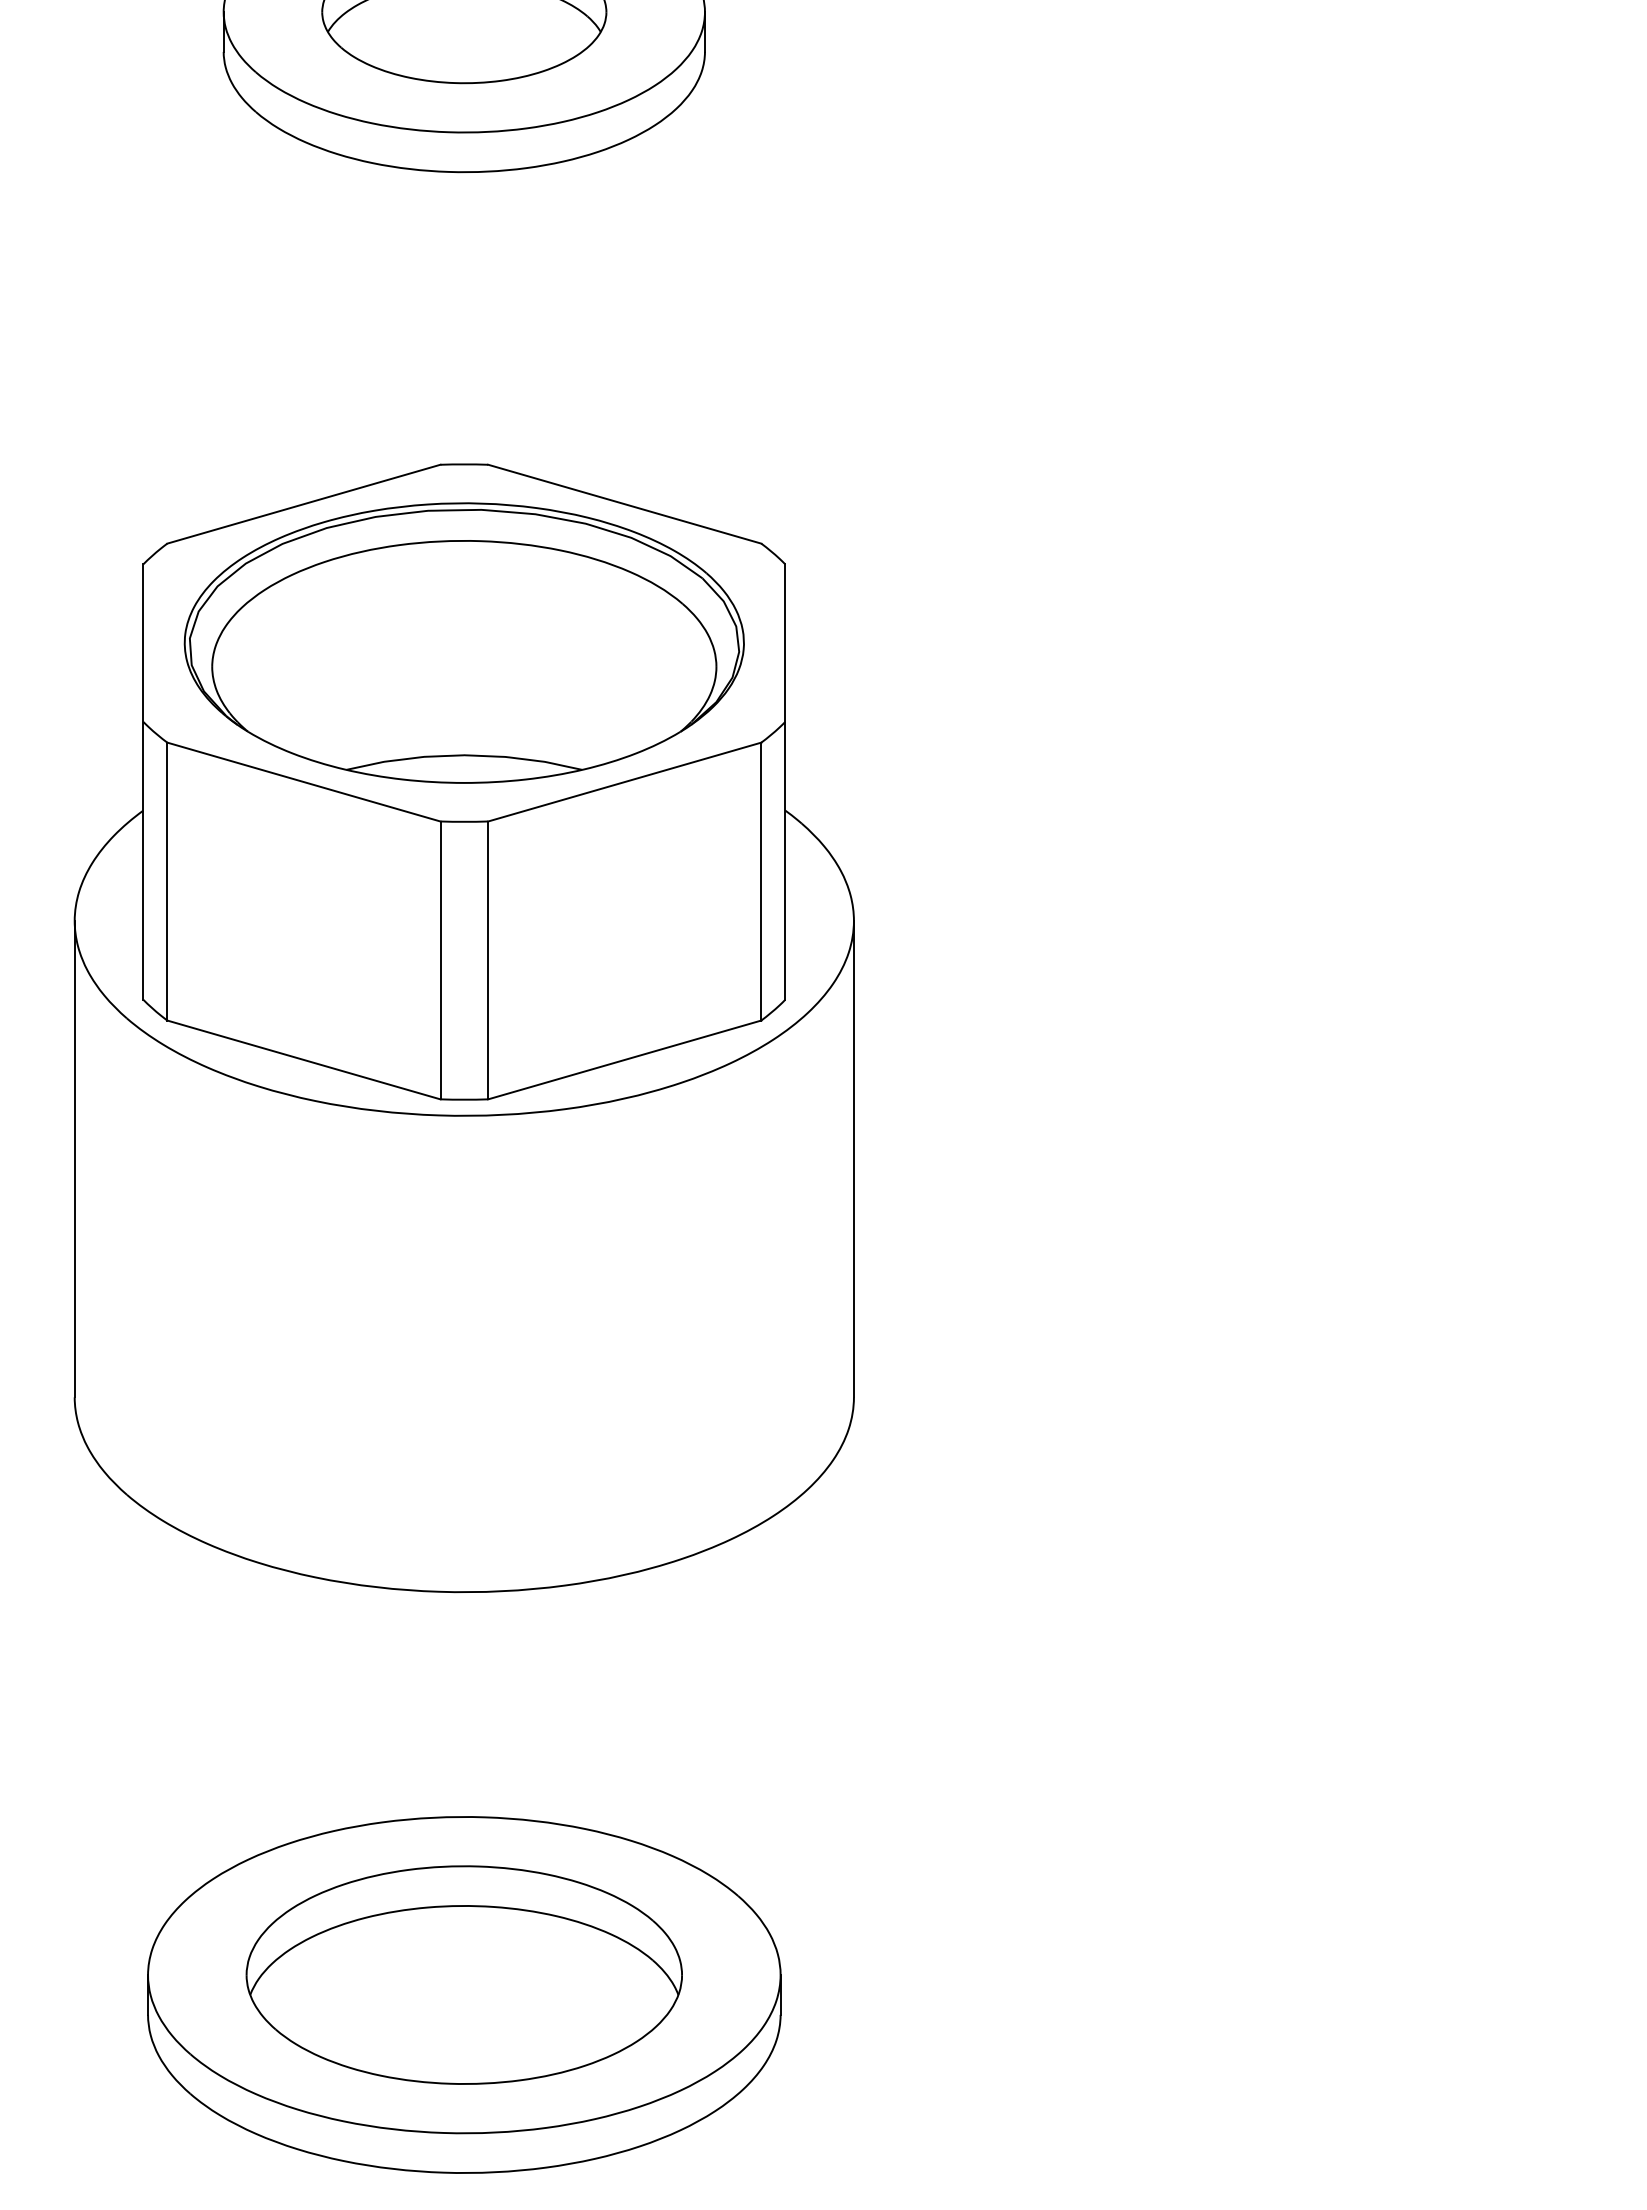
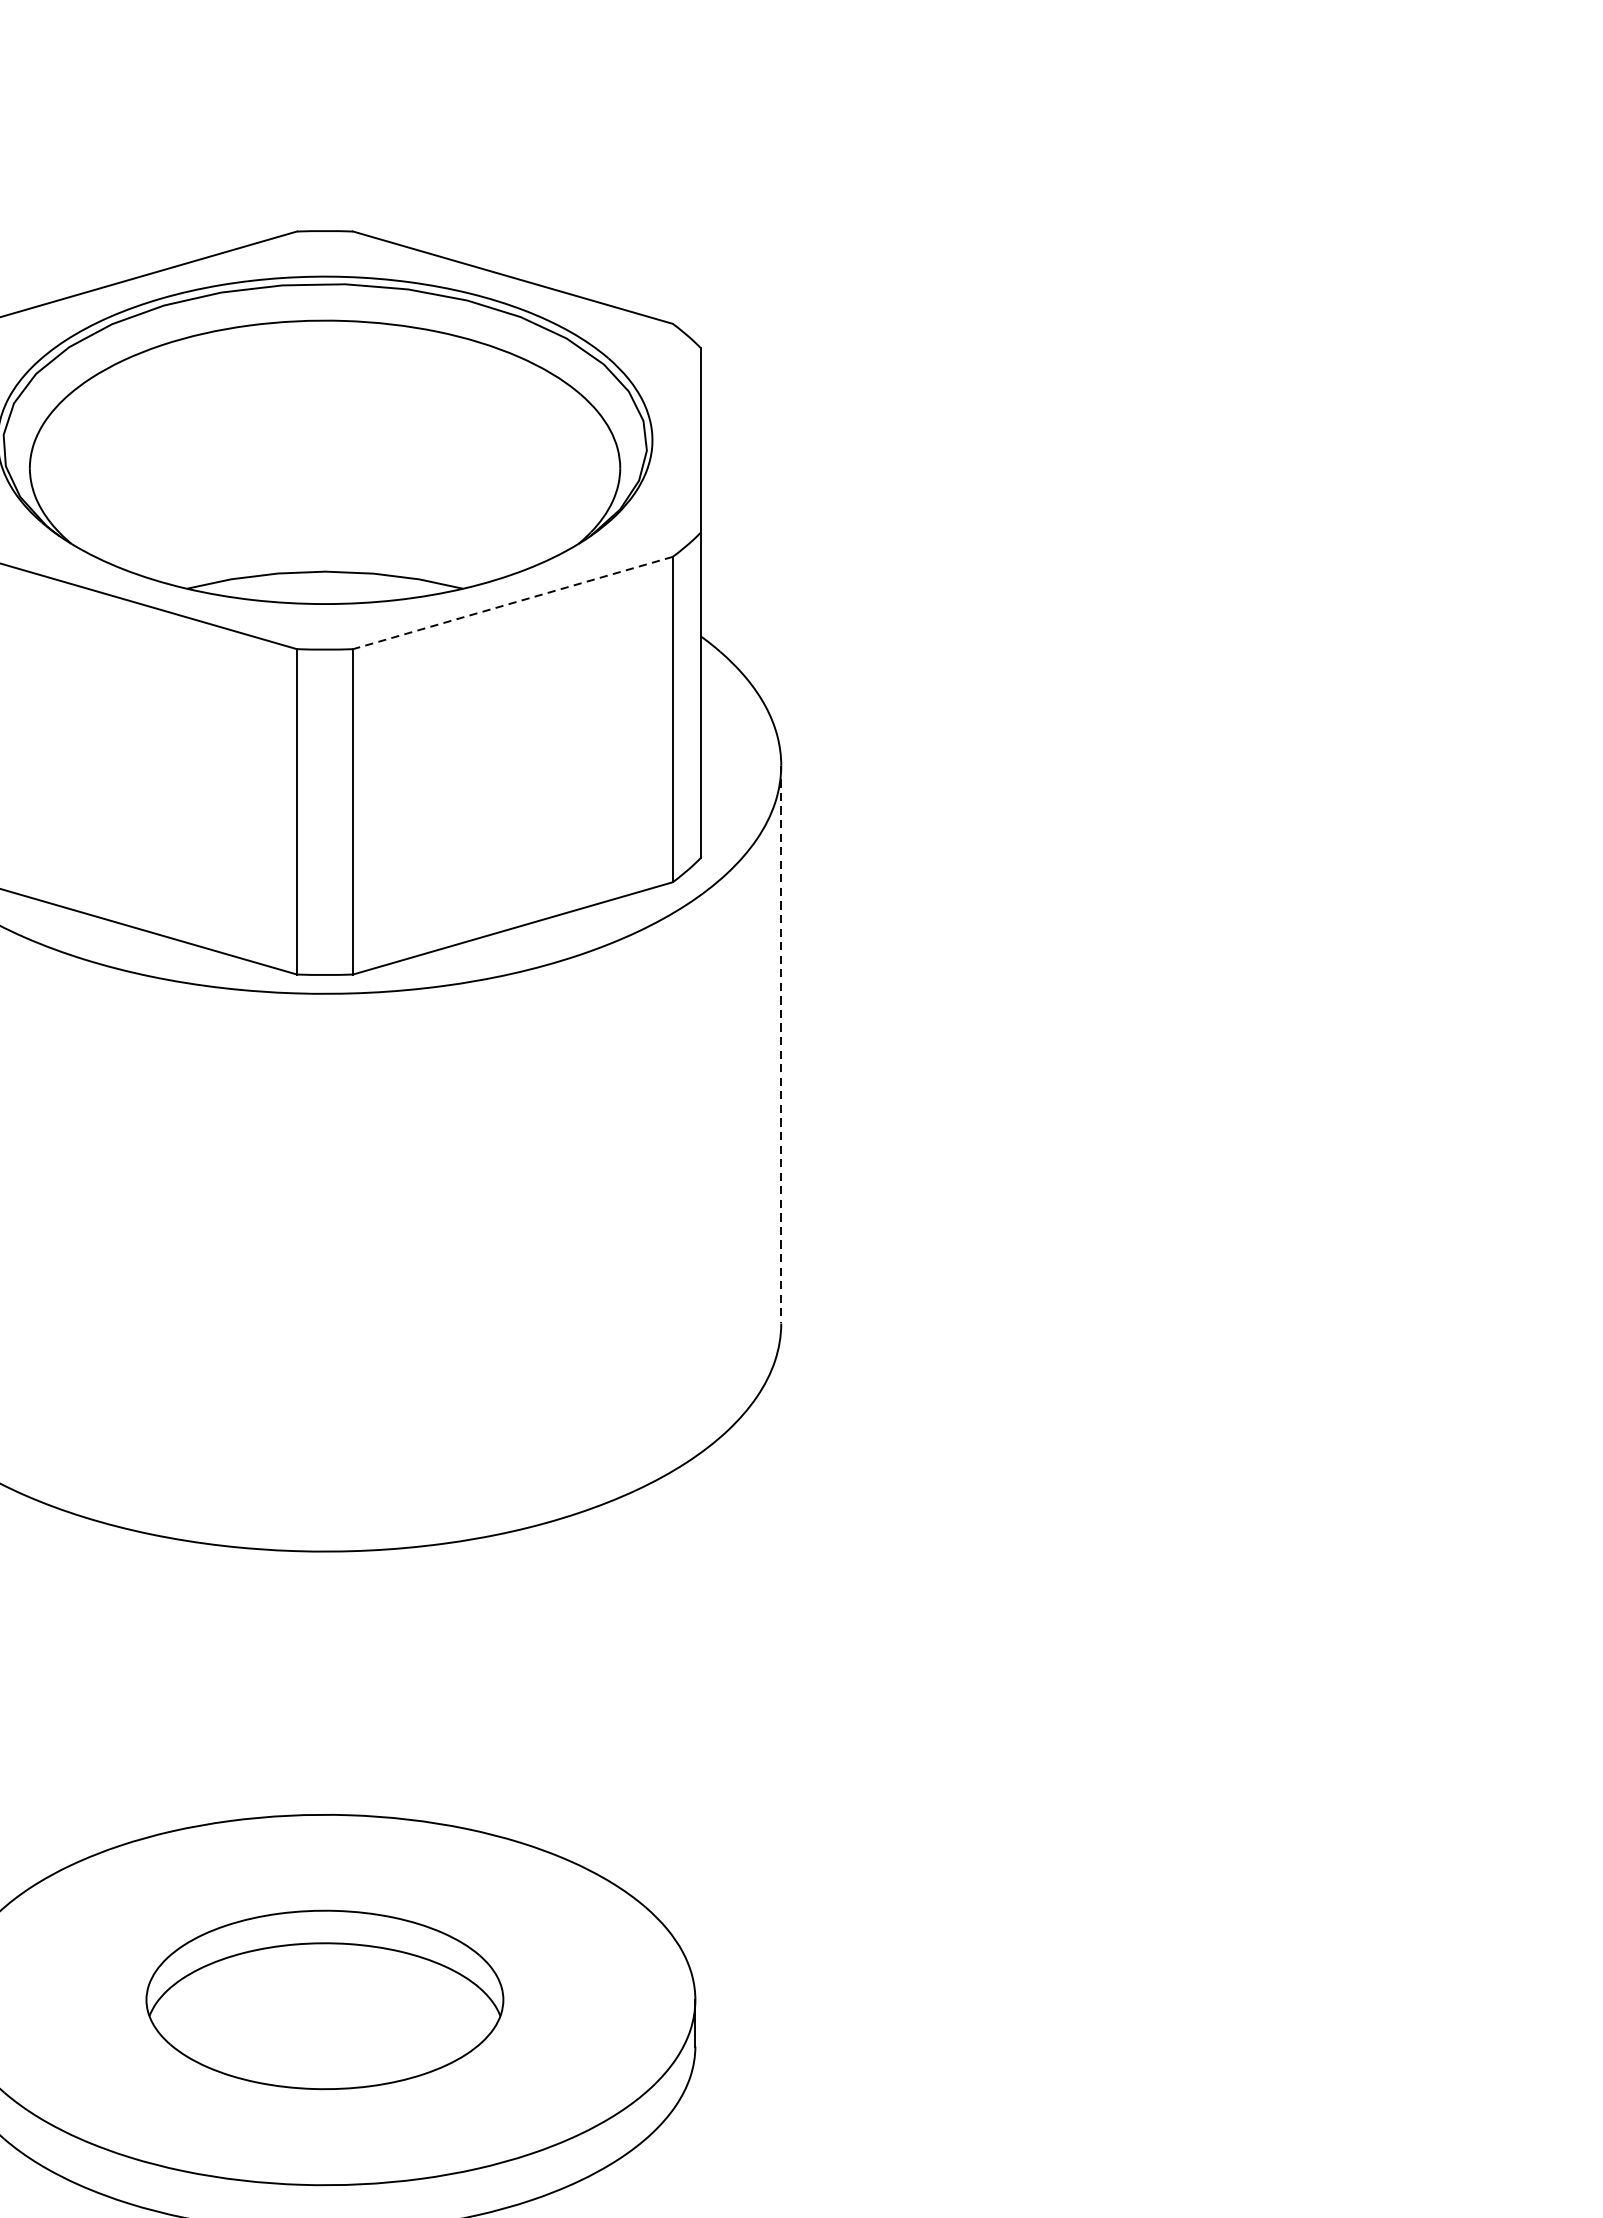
line: (624, 782) -> (512, 603), solid -> dashed
line: (853, 1159) -> (780, 1044), solid -> dashed
part: (463, 1974) -> (324, 1999), size x0.7

